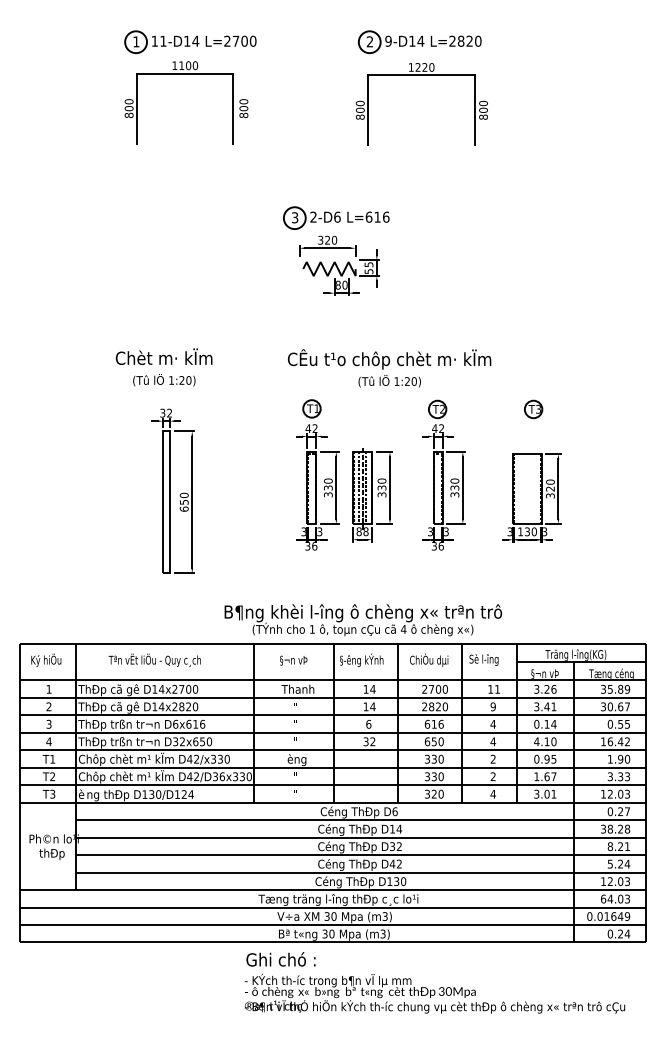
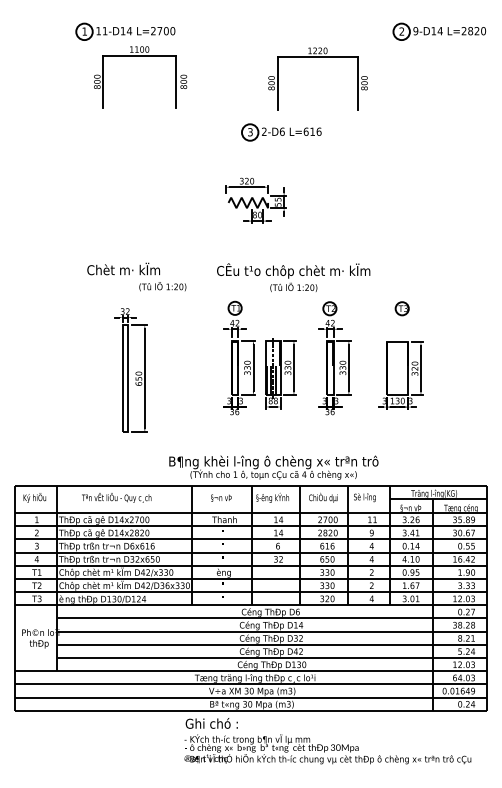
part: (190, 41) -> (125, 31), moved
part: (418, 41) -> (438, 31), moved
part: (336, 218) -> (281, 132), moved
text: (163, 379) -> (162, 286), moved

